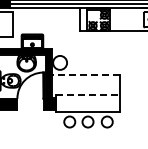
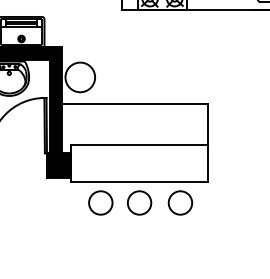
line: (85, 75) -> (134, 104), dashed -> solid
line: (88, 94) -> (140, 144), dashed -> solid

